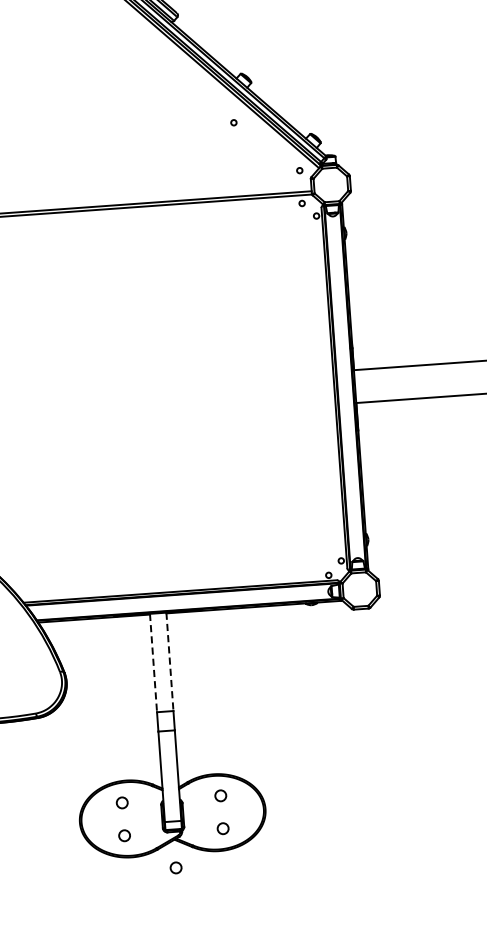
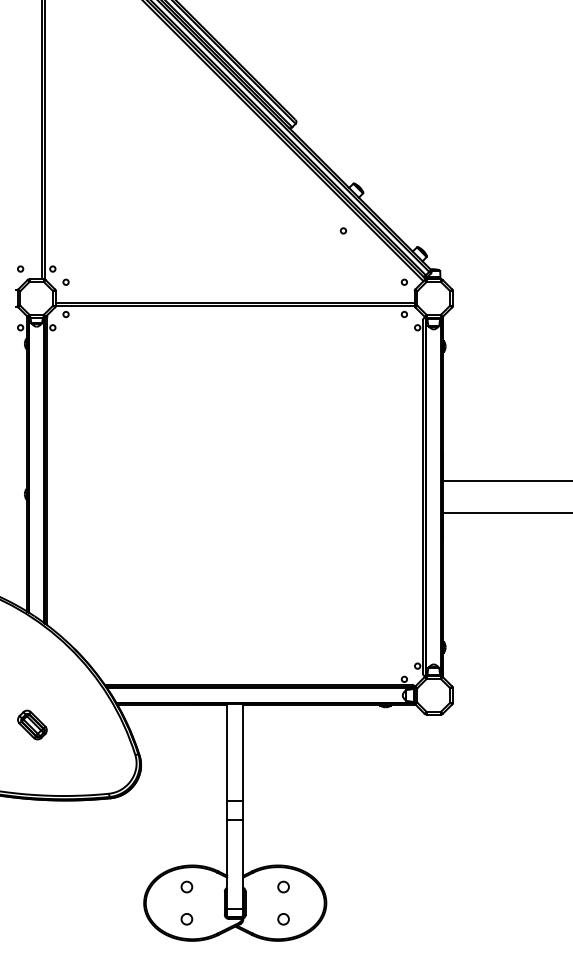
line: (170, 662) -> (243, 753), dashed -> solid
line: (153, 663) -> (227, 753), dashed -> solid
circle: (175, 868) -> (234, 954), removed

